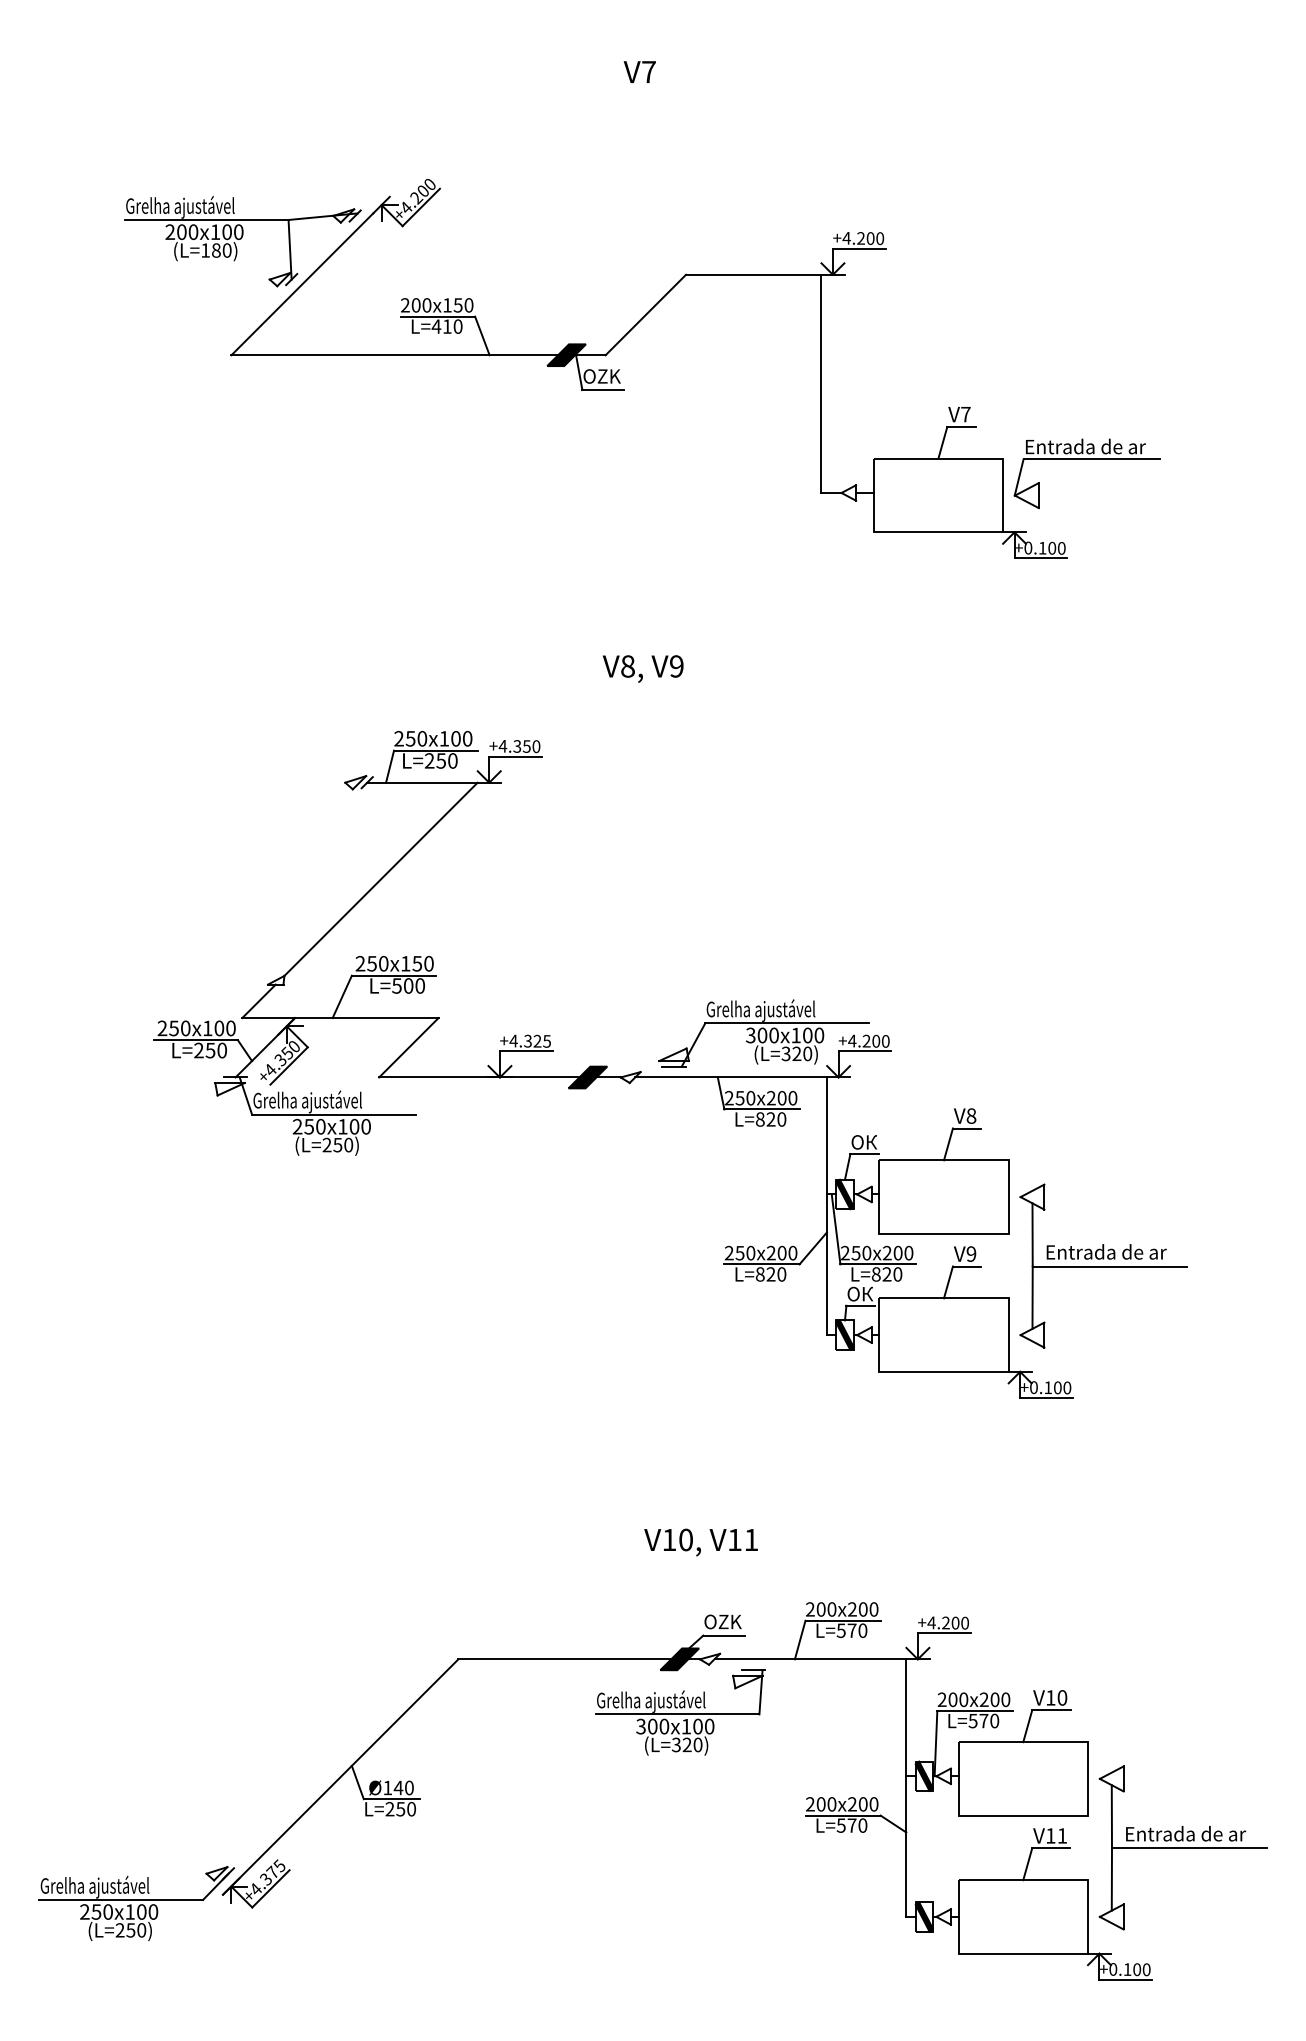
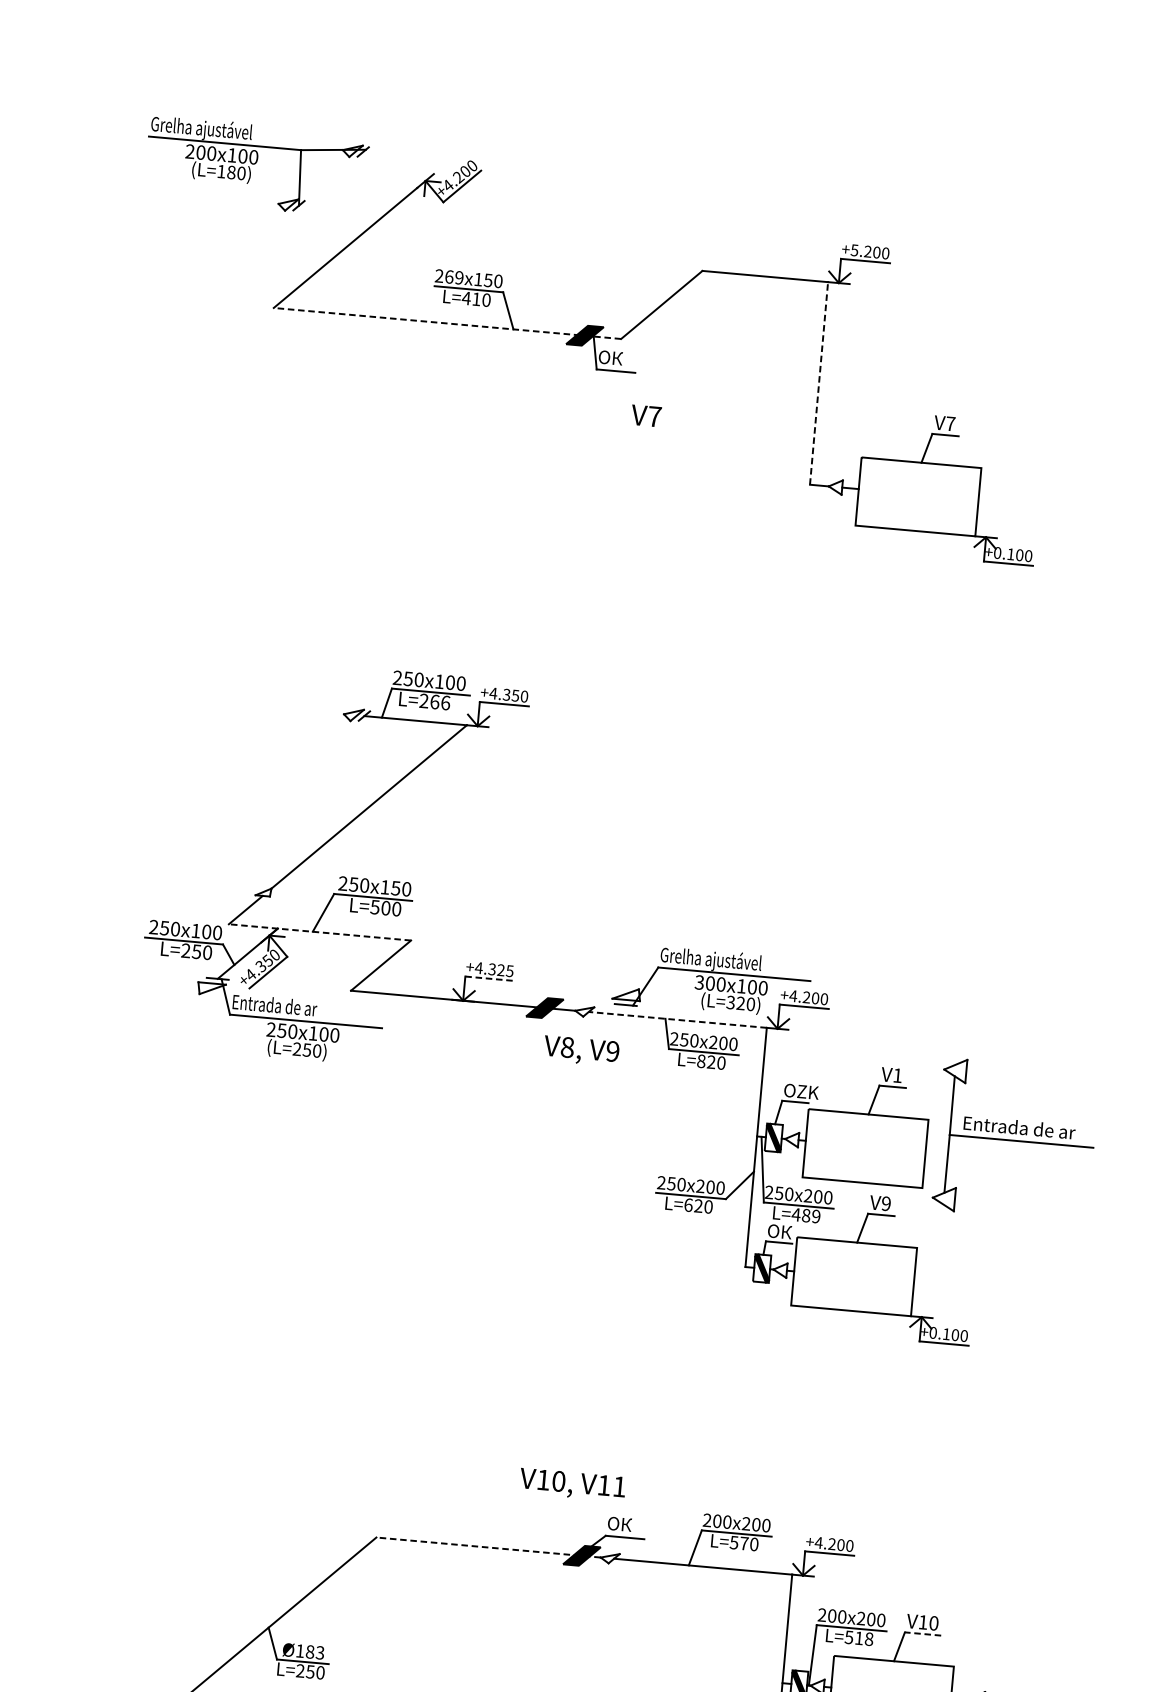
text: (639, 71) -> (646, 415), moved
text: (846, 238) -> (854, 250), +4.200 -> +5.200
part: (242, 241) -> (256, 166), moved
text: (421, 305) -> (454, 277), 200x150 -> 269x150
line: (418, 355) -> (447, 323), solid -> dashed
text: (609, 376) -> (622, 359), OZK -> ОК
line: (821, 383) -> (819, 383), solid -> dashed
part: (1086, 459) -> (1058, 475), removed
text: (643, 668) -> (581, 1050), moved
text: (446, 760) -> (439, 702), L=250 -> L=266
line: (339, 1018) -> (319, 932), solid -> dashed
line: (526, 1051) -> (489, 978), solid -> dashed
line: (731, 1077) -> (678, 1019), solid -> dashed
text: (307, 1101) -> (282, 1007), Grelha ajustável -> Entrada de ar
text: (971, 1115) -> (897, 1075), V8 -> V1
text: (877, 1142) -> (808, 1092), ОК -> OZK
part: (1103, 1265) -> (1015, 1139), moved
text: (759, 1274) -> (687, 1205), L=820 -> L=620
text: (886, 1274) -> (805, 1215), L=820 -> L=489
text: (700, 1542) -> (572, 1484), moved
text: (729, 1621) -> (631, 1524), OZK -> ОК
line: (579, 1659) -> (488, 1547), solid -> dashed
line: (1051, 1710) -> (922, 1634), solid -> dashed
part: (680, 1712) -> (578, 1605), removed
text: (989, 1721) -> (864, 1639), L=570 -> L=518
text: (403, 1787) -> (314, 1651), Ø140 -> Ø183

